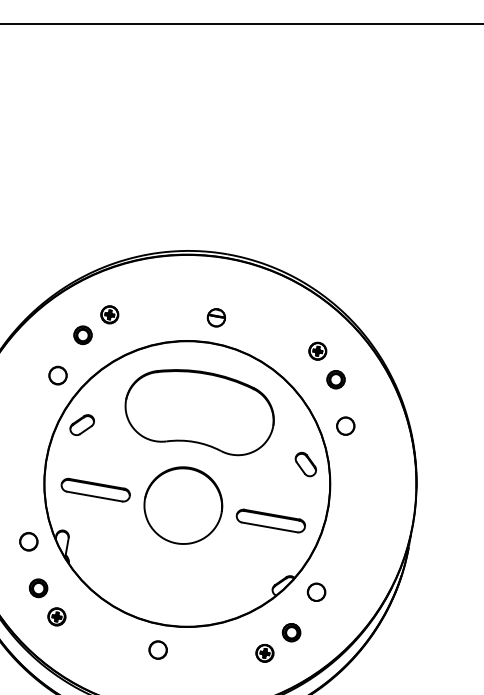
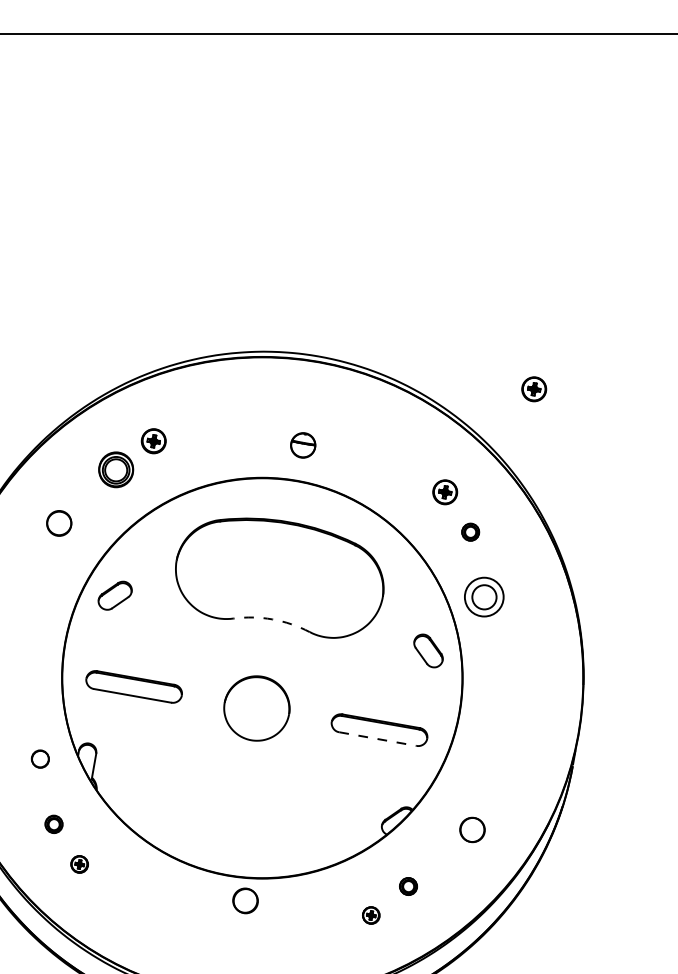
part: (381, 277) -> (534, 389), added
part: (83, 335) -> (116, 469), size x1.4
circle: (58, 375) -> (59, 523), moved
part: (335, 379) -> (470, 532), size x0.7
circle: (345, 426) -> (484, 597), size x1.6
arc: (194, 442) -> (272, 619), solid -> dashed
part: (183, 505) -> (256, 708), size x0.6
line: (270, 527) -> (378, 739), solid -> dashed
part: (28, 541) -> (40, 758), size x0.7
part: (38, 588) -> (53, 824), size x0.7
part: (316, 591) -> (472, 829), moved
part: (56, 616) -> (79, 864), size x0.7
part: (291, 632) -> (408, 886), size x0.7
part: (158, 649) -> (245, 900), moved
part: (265, 653) -> (371, 915), size x0.7

